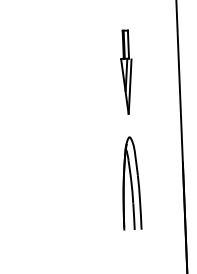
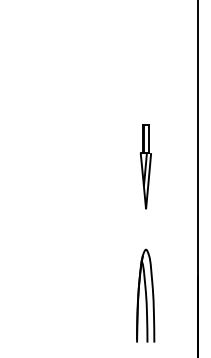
part: (126, 72) -> (145, 166), moved

